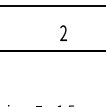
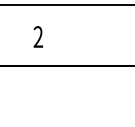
text: (63, 32) -> (38, 35), moved

